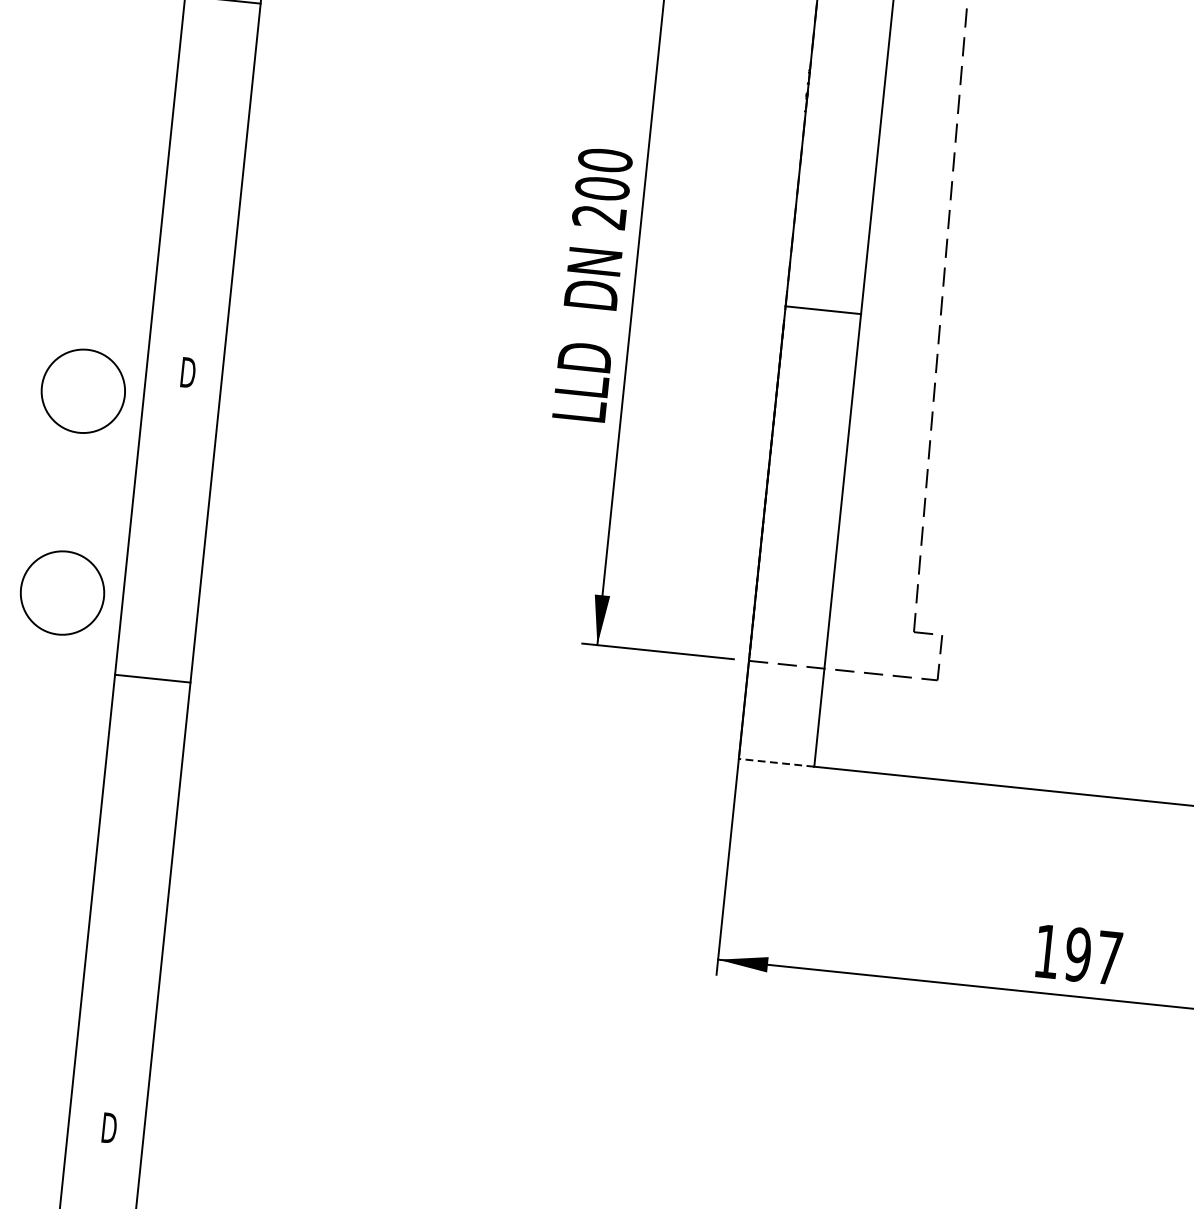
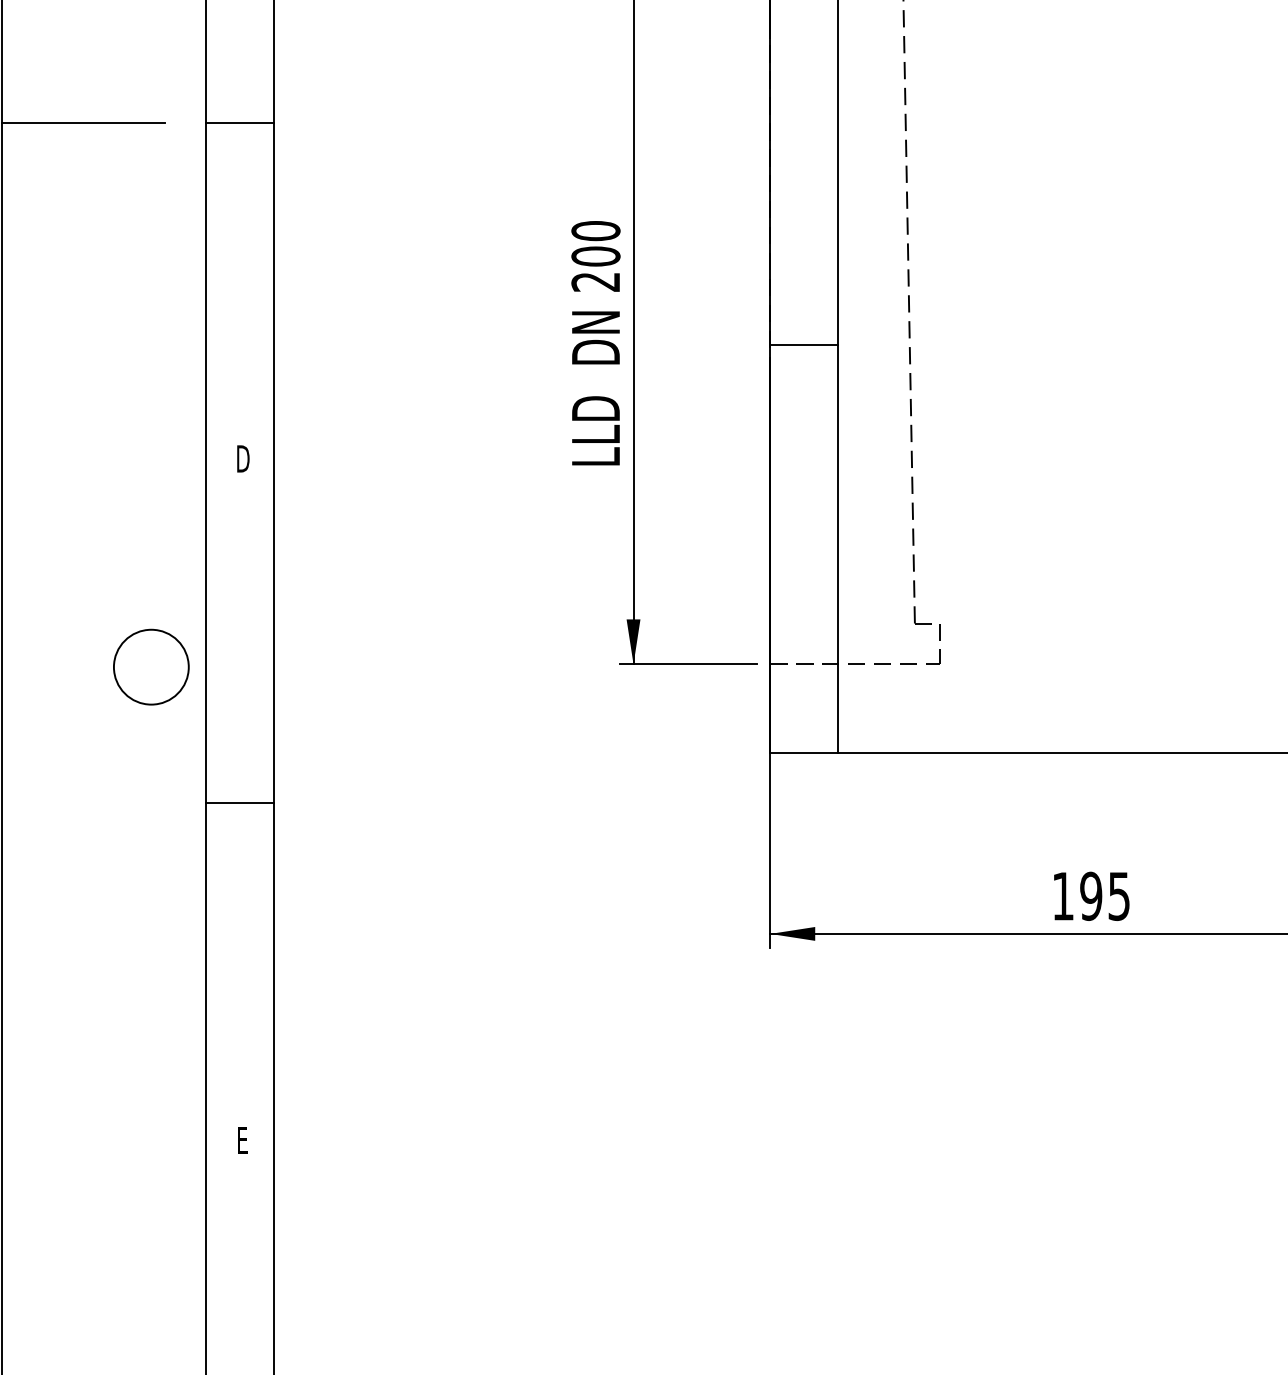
circle: (83, 390) -> (151, 484), removed
line: (152, 678) -> (239, 803), moved
line: (775, 762) -> (803, 752), dashed -> solid
text: (1108, 958) -> (1118, 896), 197 -> 195
text: (109, 1127) -> (242, 1139), D -> E

